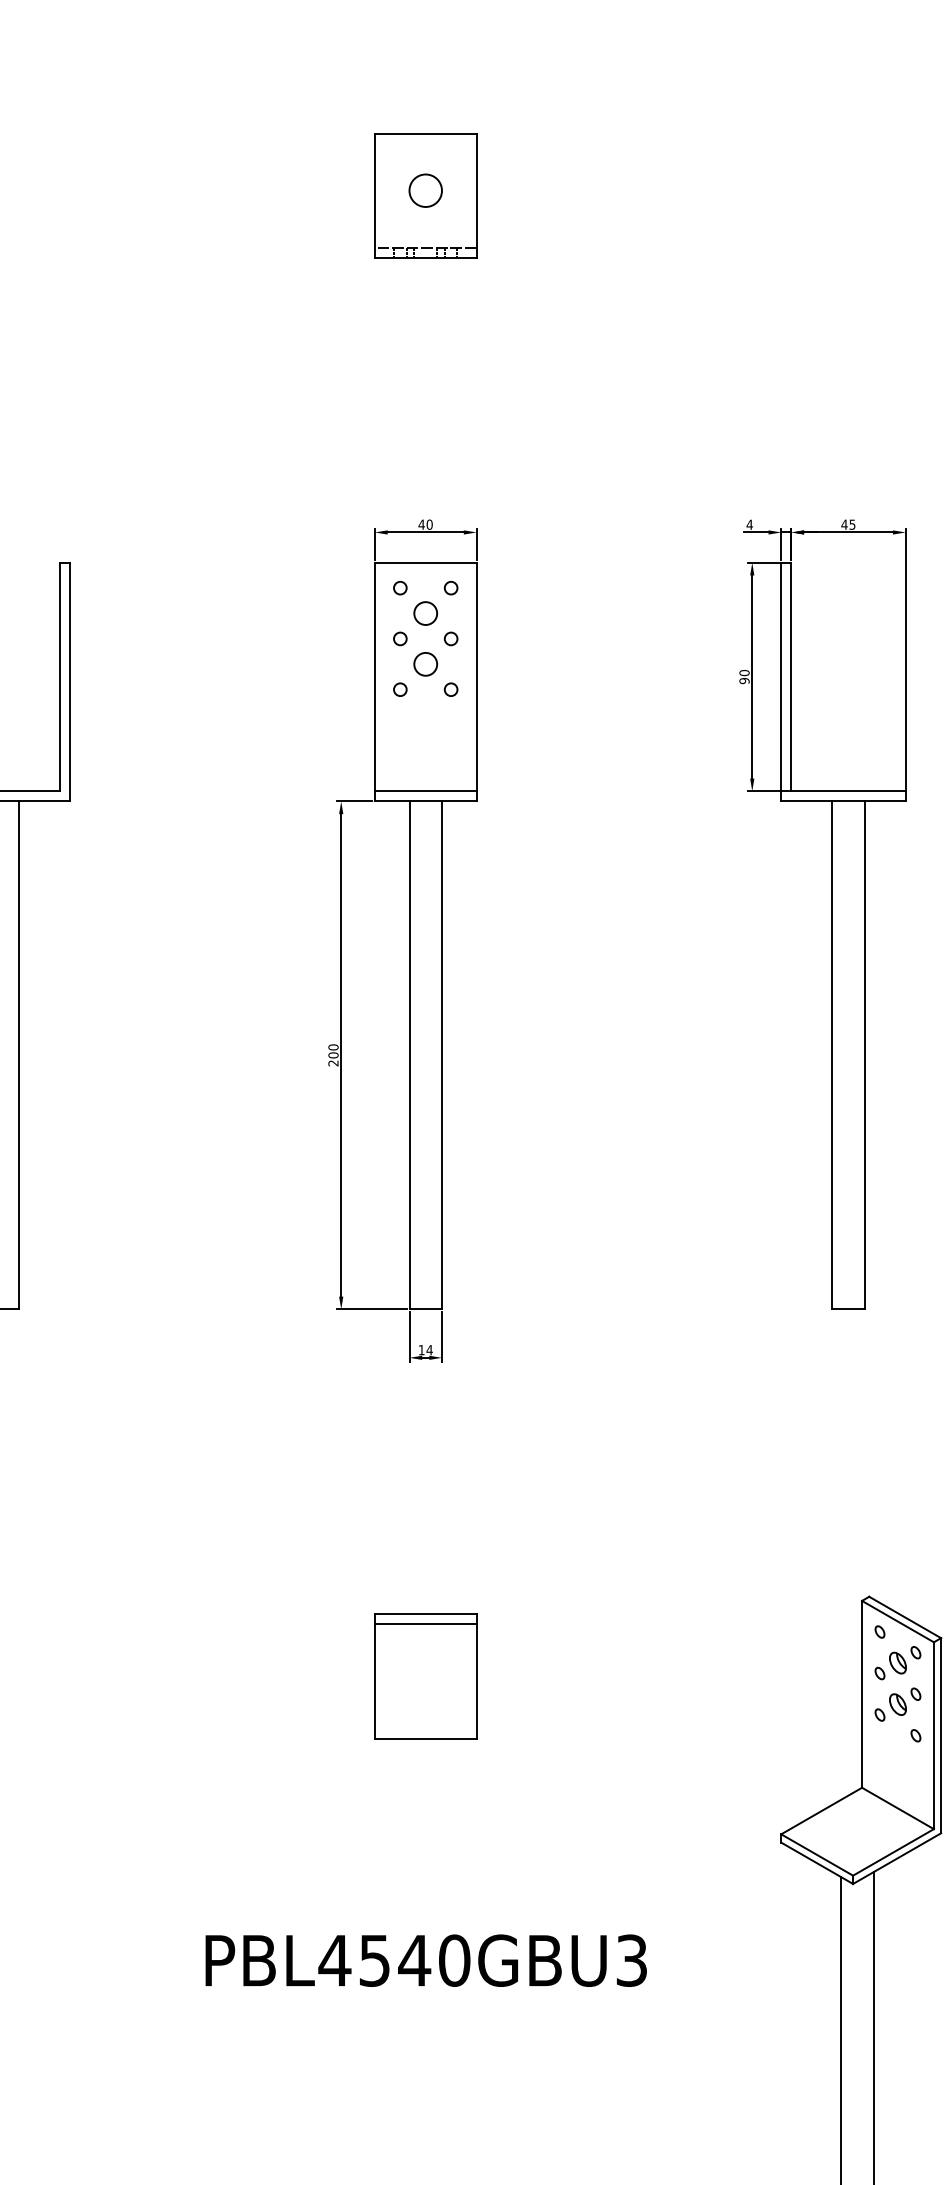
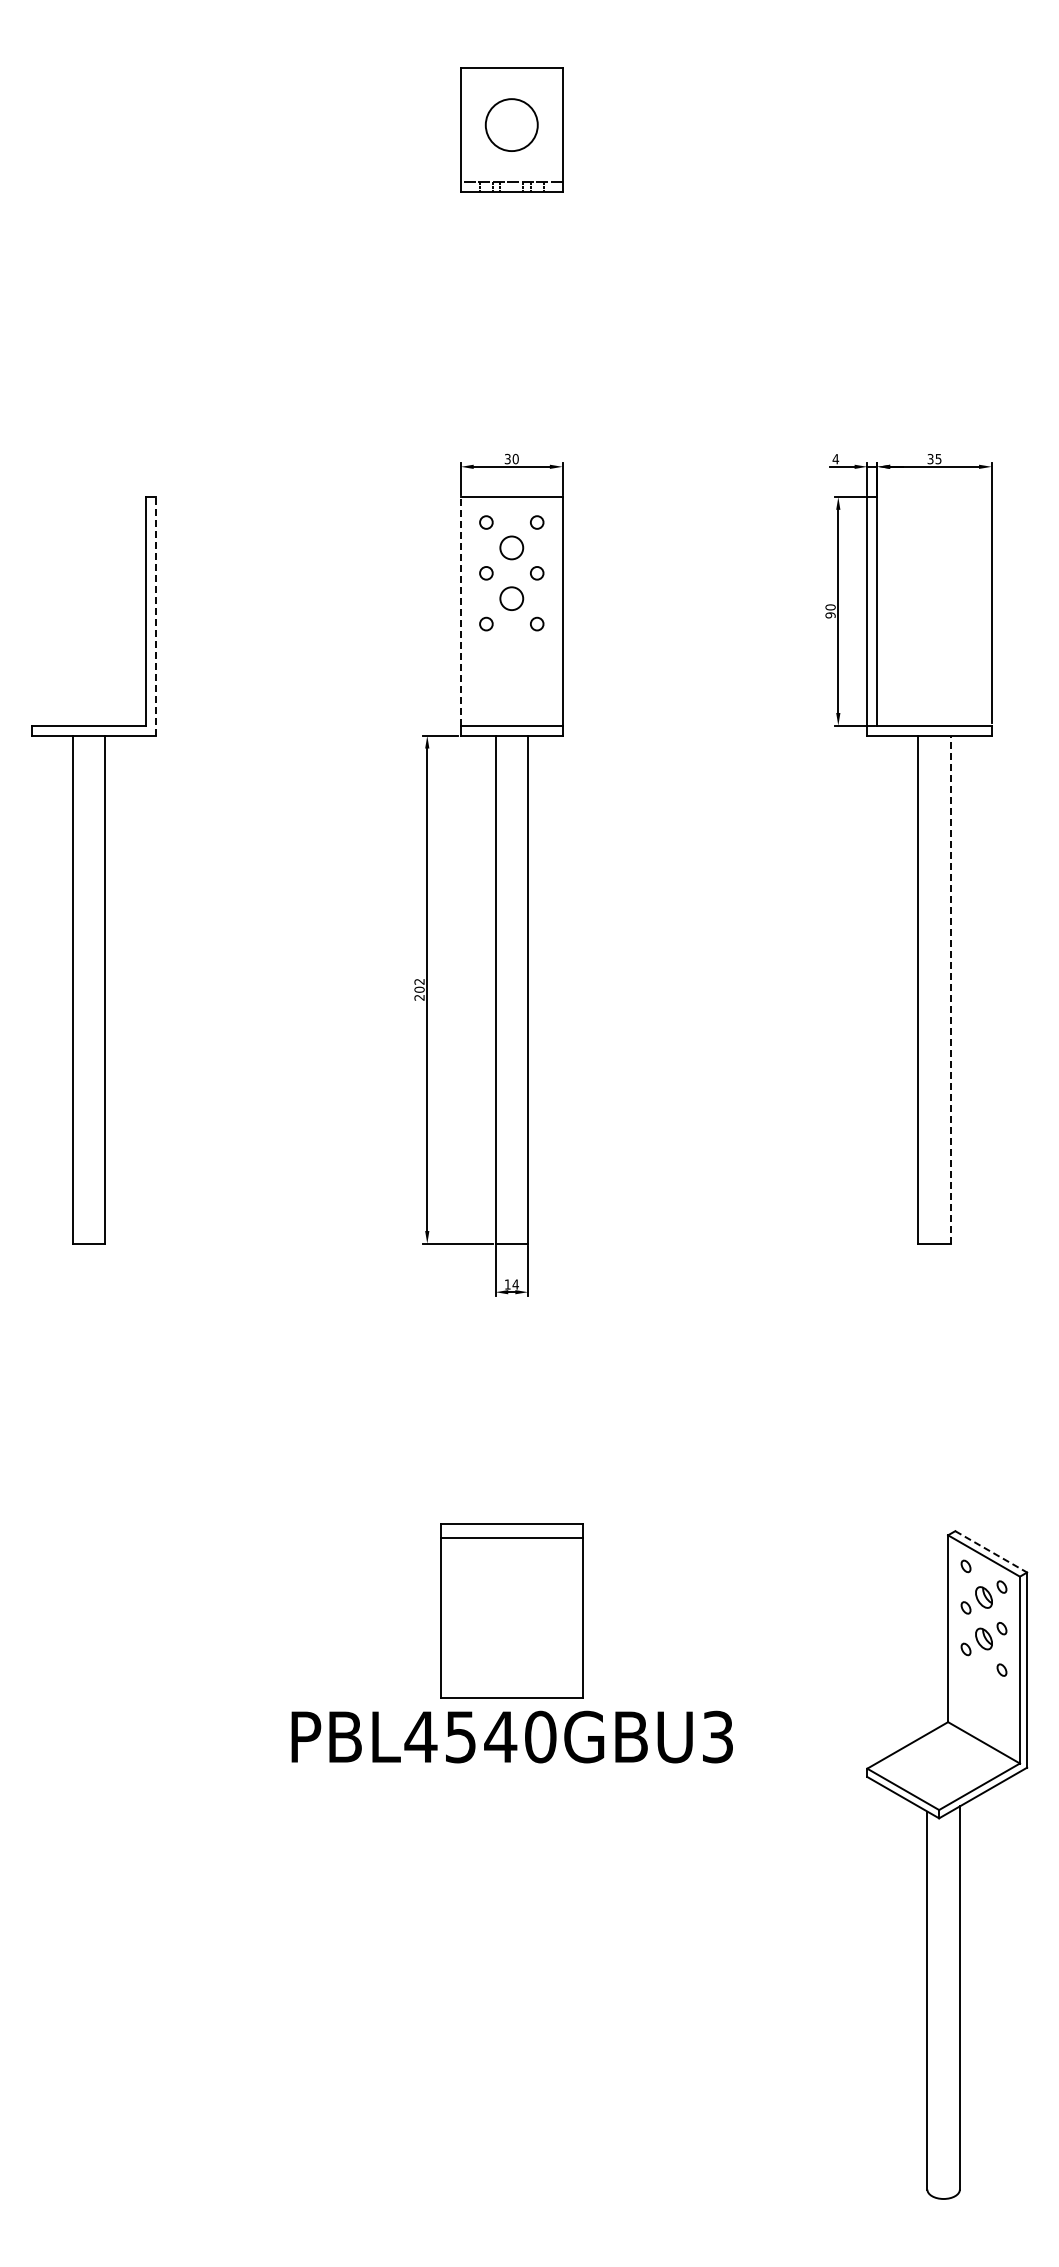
circle: (425, 190) -> (511, 124), size x1.6
text: (421, 524) -> (507, 458), 40 -> 30
text: (844, 525) -> (930, 459), 45 -> 35
line: (375, 676) -> (461, 610), solid -> dashed
line: (70, 682) -> (156, 616), solid -> dashed
text: (333, 1047) -> (419, 981), 200 -> 202
line: (864, 1055) -> (950, 989), solid -> dashed
line: (905, 1618) -> (991, 1552), solid -> dashed
part: (425, 1676) -> (511, 1610), size x1.4
text: (425, 1960) -> (511, 1736), moved

